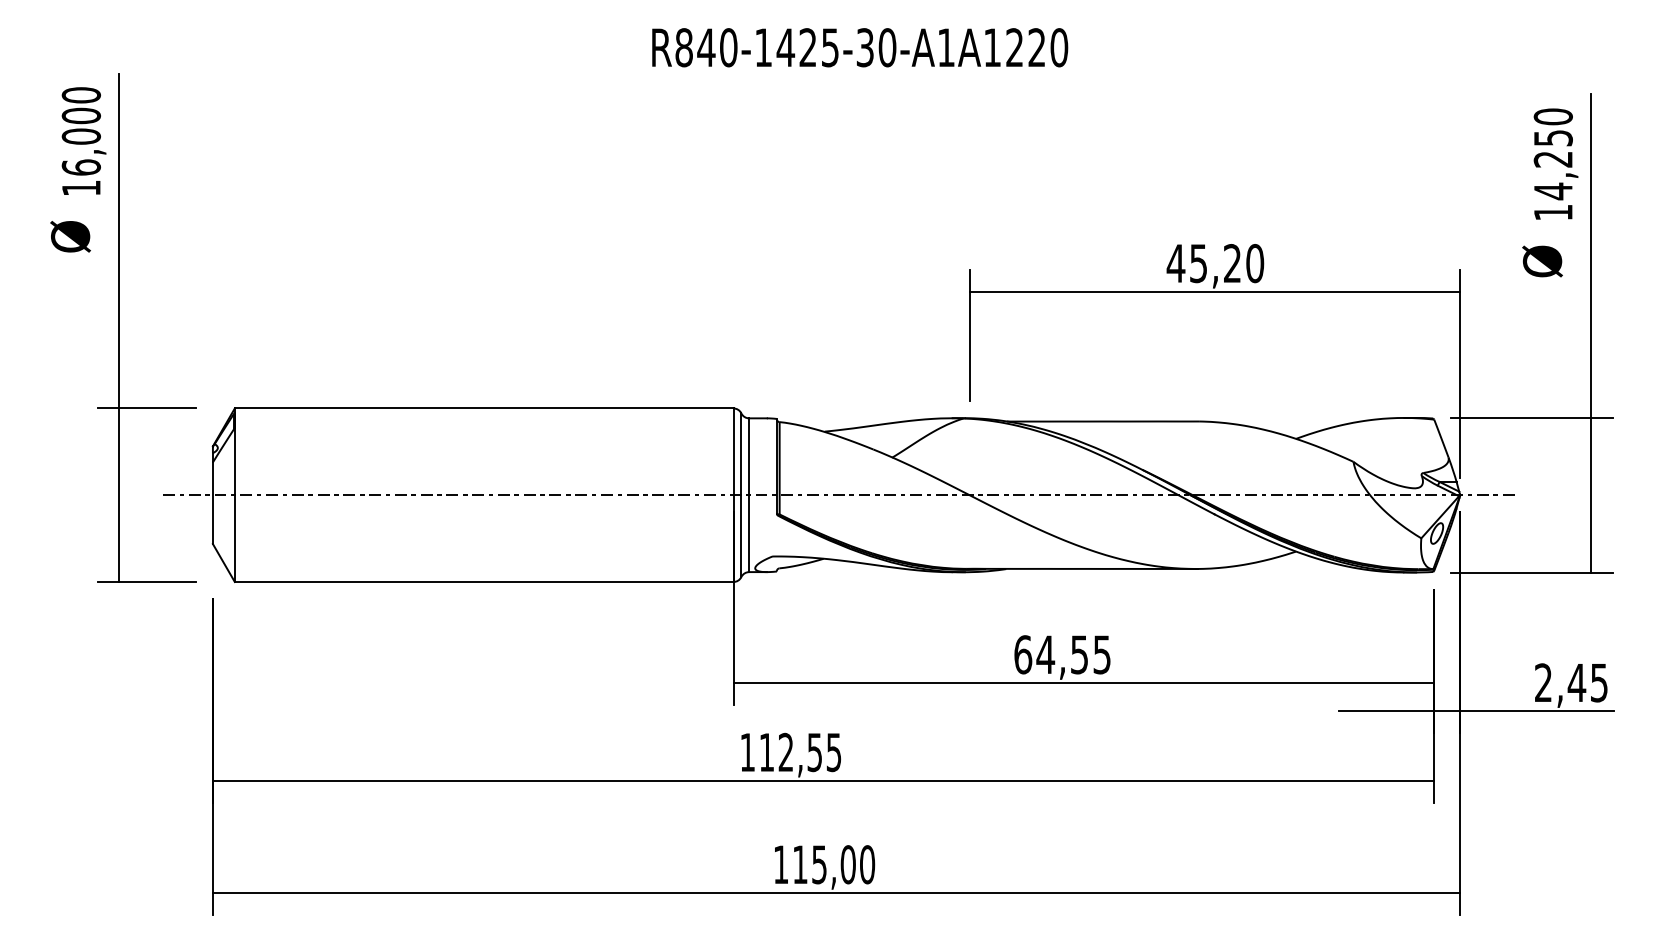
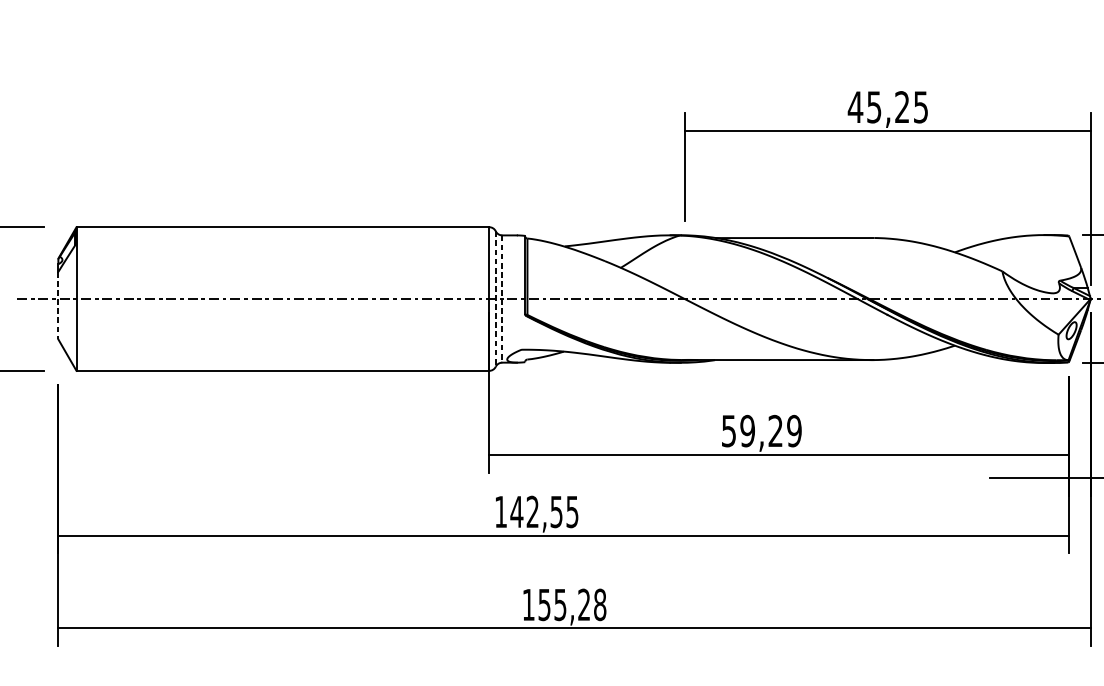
text: (1255, 263) -> (921, 107), 45,20 -> 45,25
line: (741, 495) -> (495, 299), solid -> dashed
line: (749, 495) -> (502, 299), solid -> dashed
line: (212, 503) -> (58, 305), solid -> dashed
text: (1062, 654) -> (761, 430), 64,55 -> 59,29
text: (766, 752) -> (516, 511), 112,55 -> 142,55
text: (834, 864) -> (572, 604), 115,00 -> 155,28

